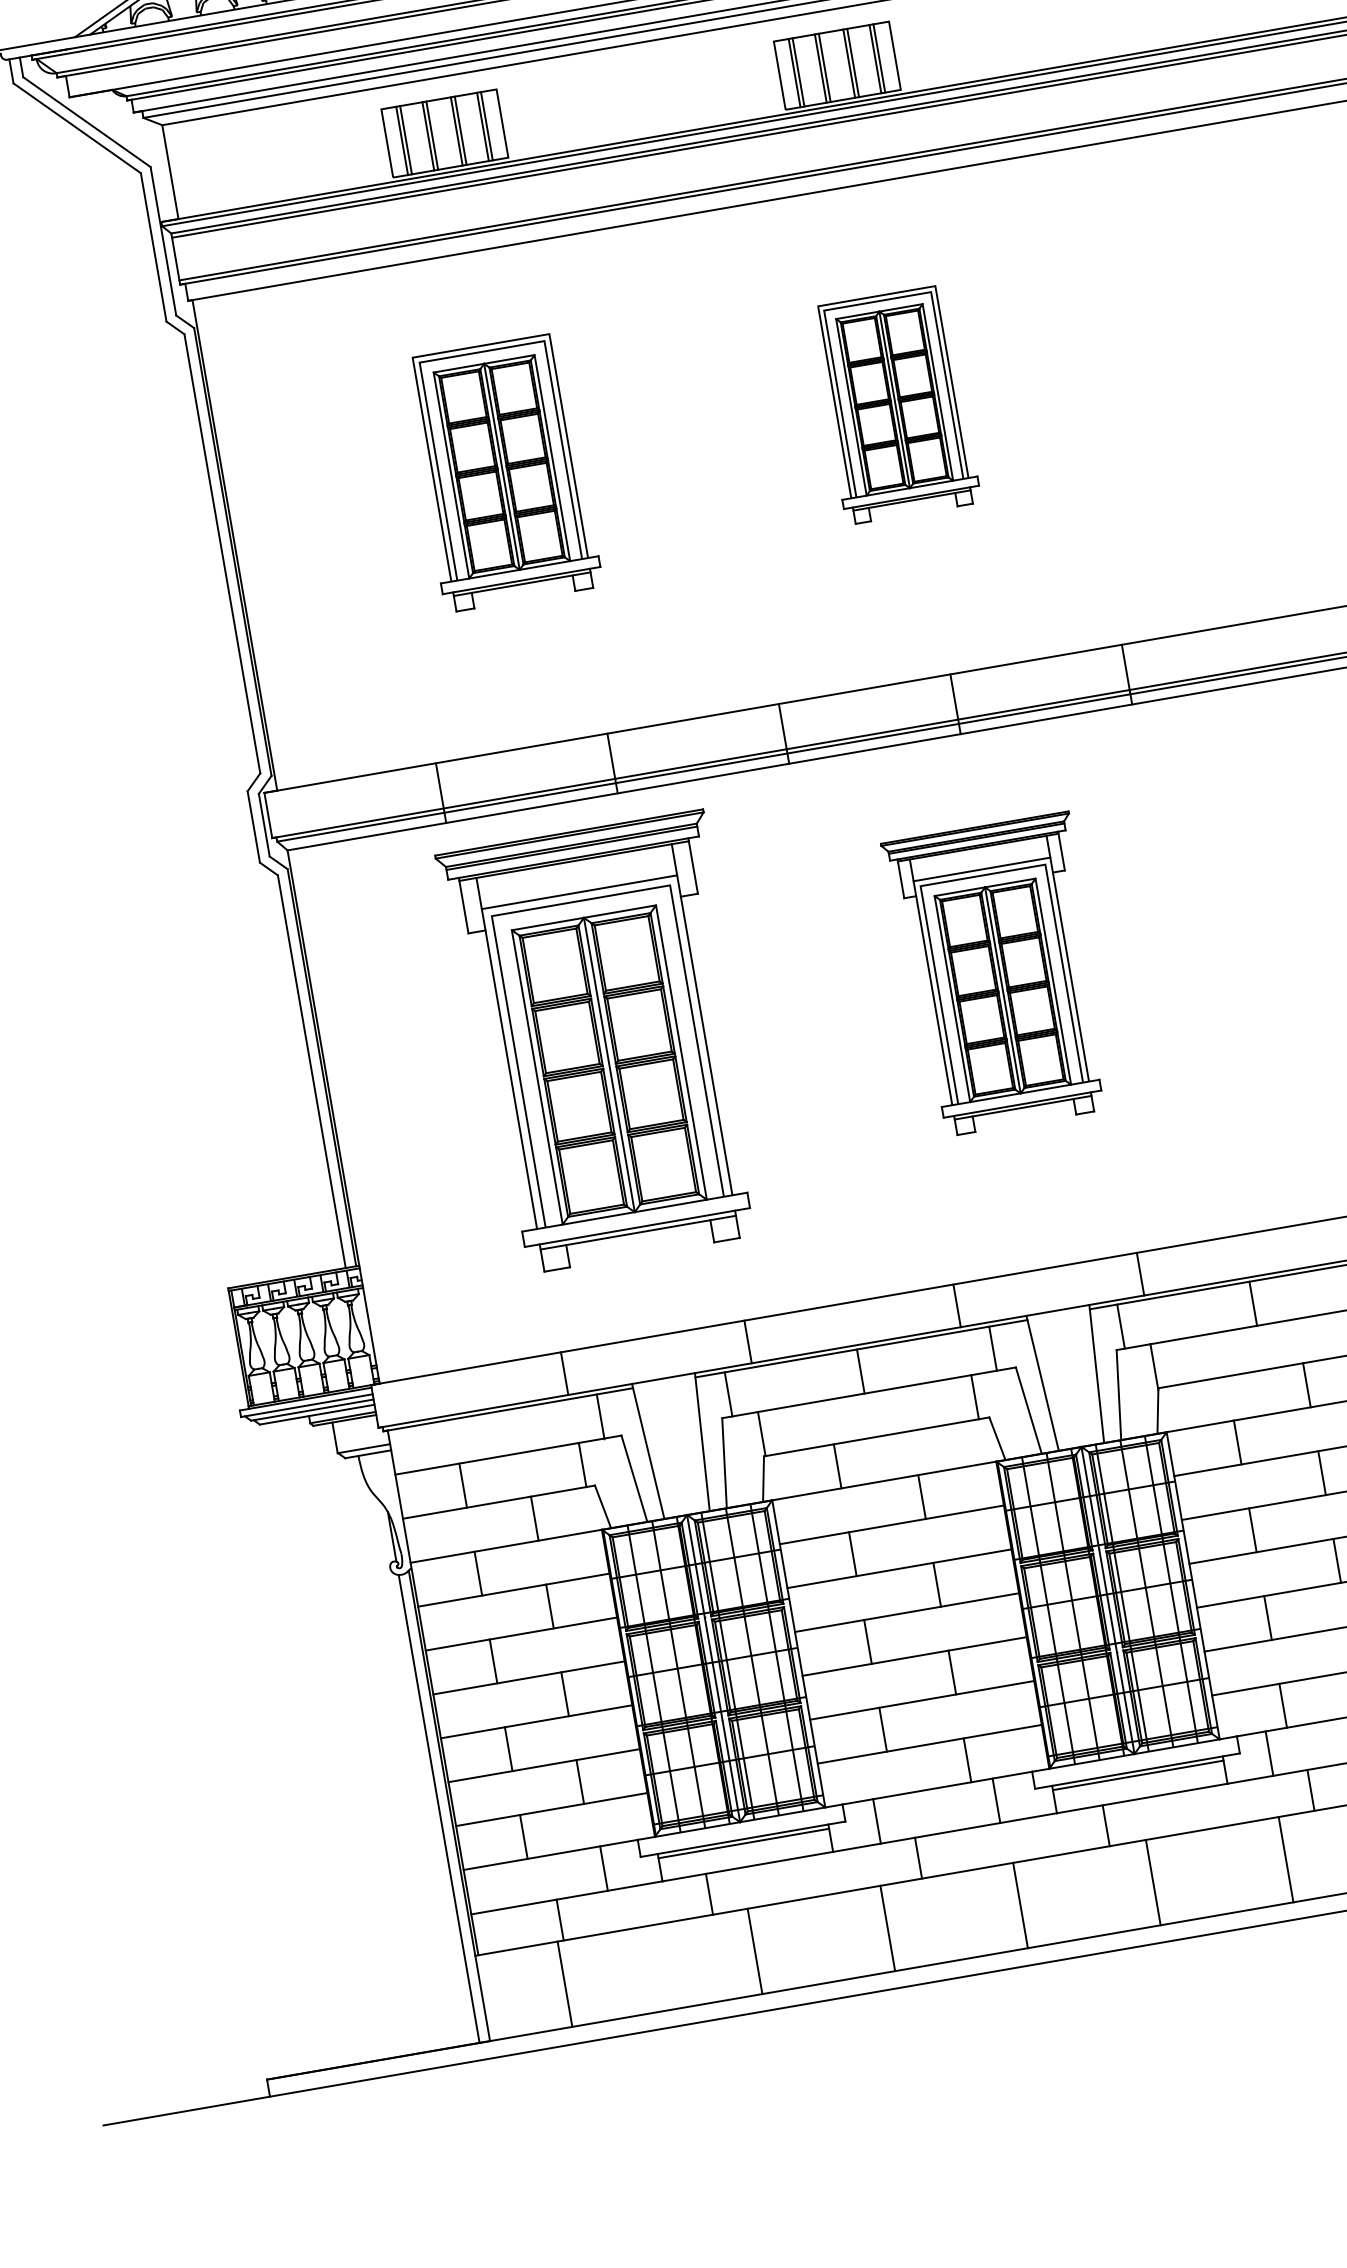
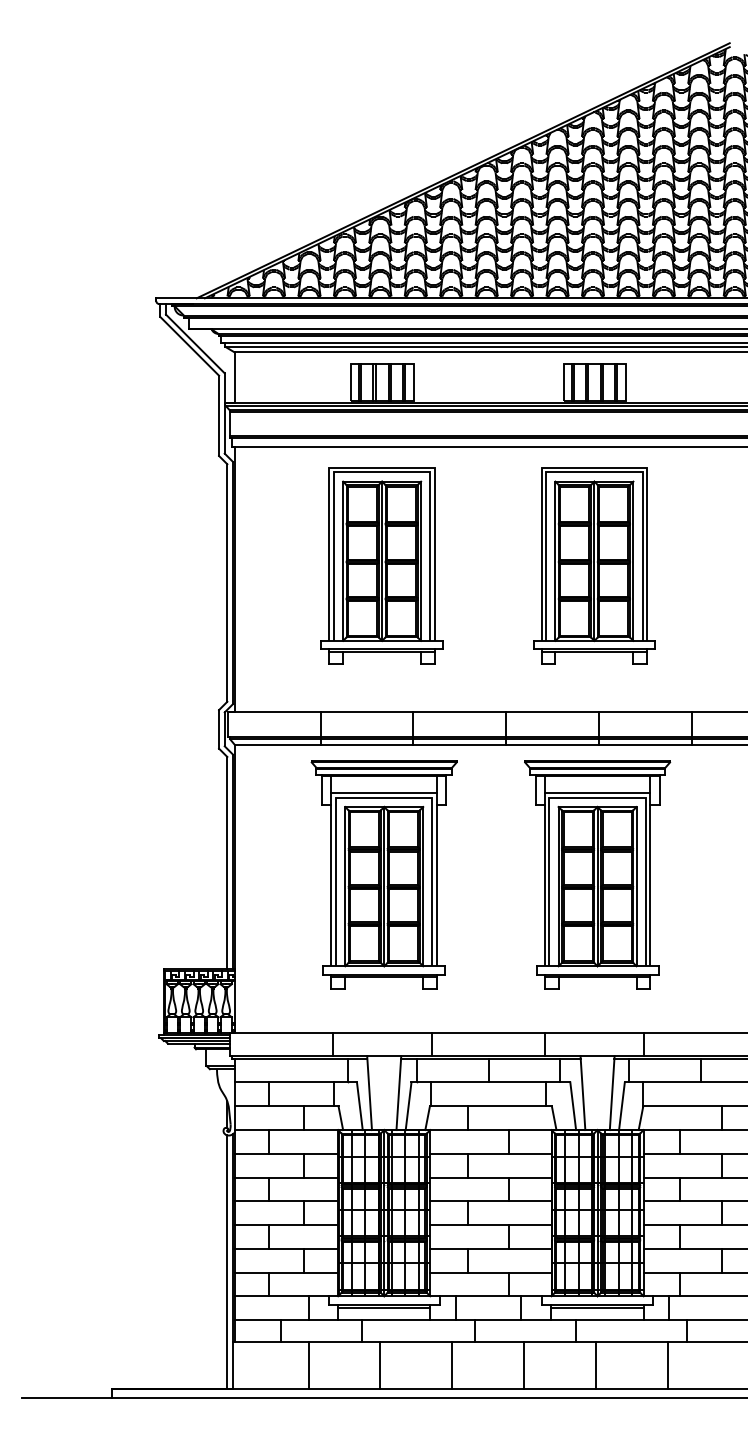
part: (895, 404) -> (594, 565), size x1.67
part: (501, 472) -> (381, 565), size x1.43
part: (999, 974) -> (597, 874), size x1.43
line: (564, 1984) -> (308, 1365), moved

